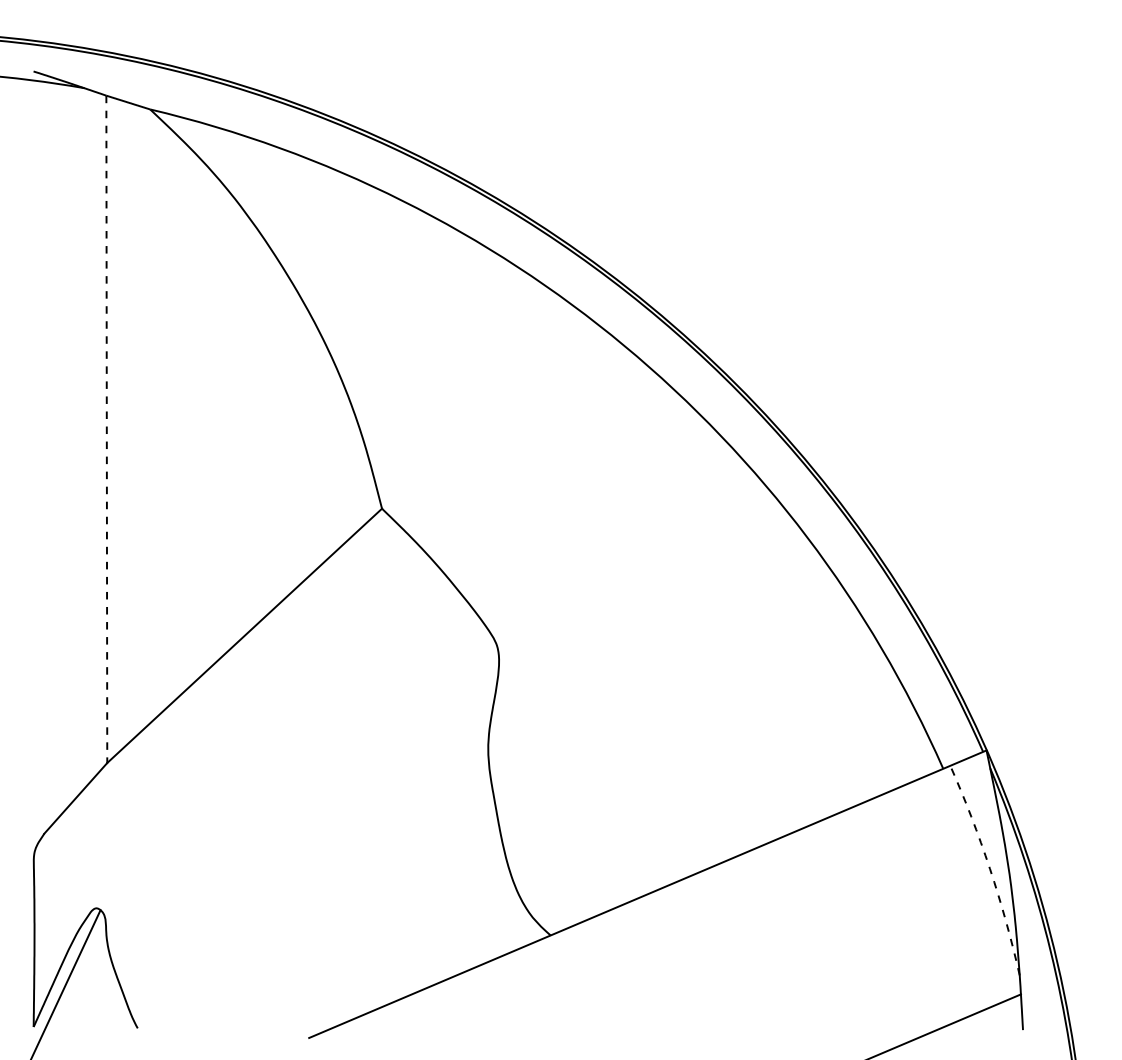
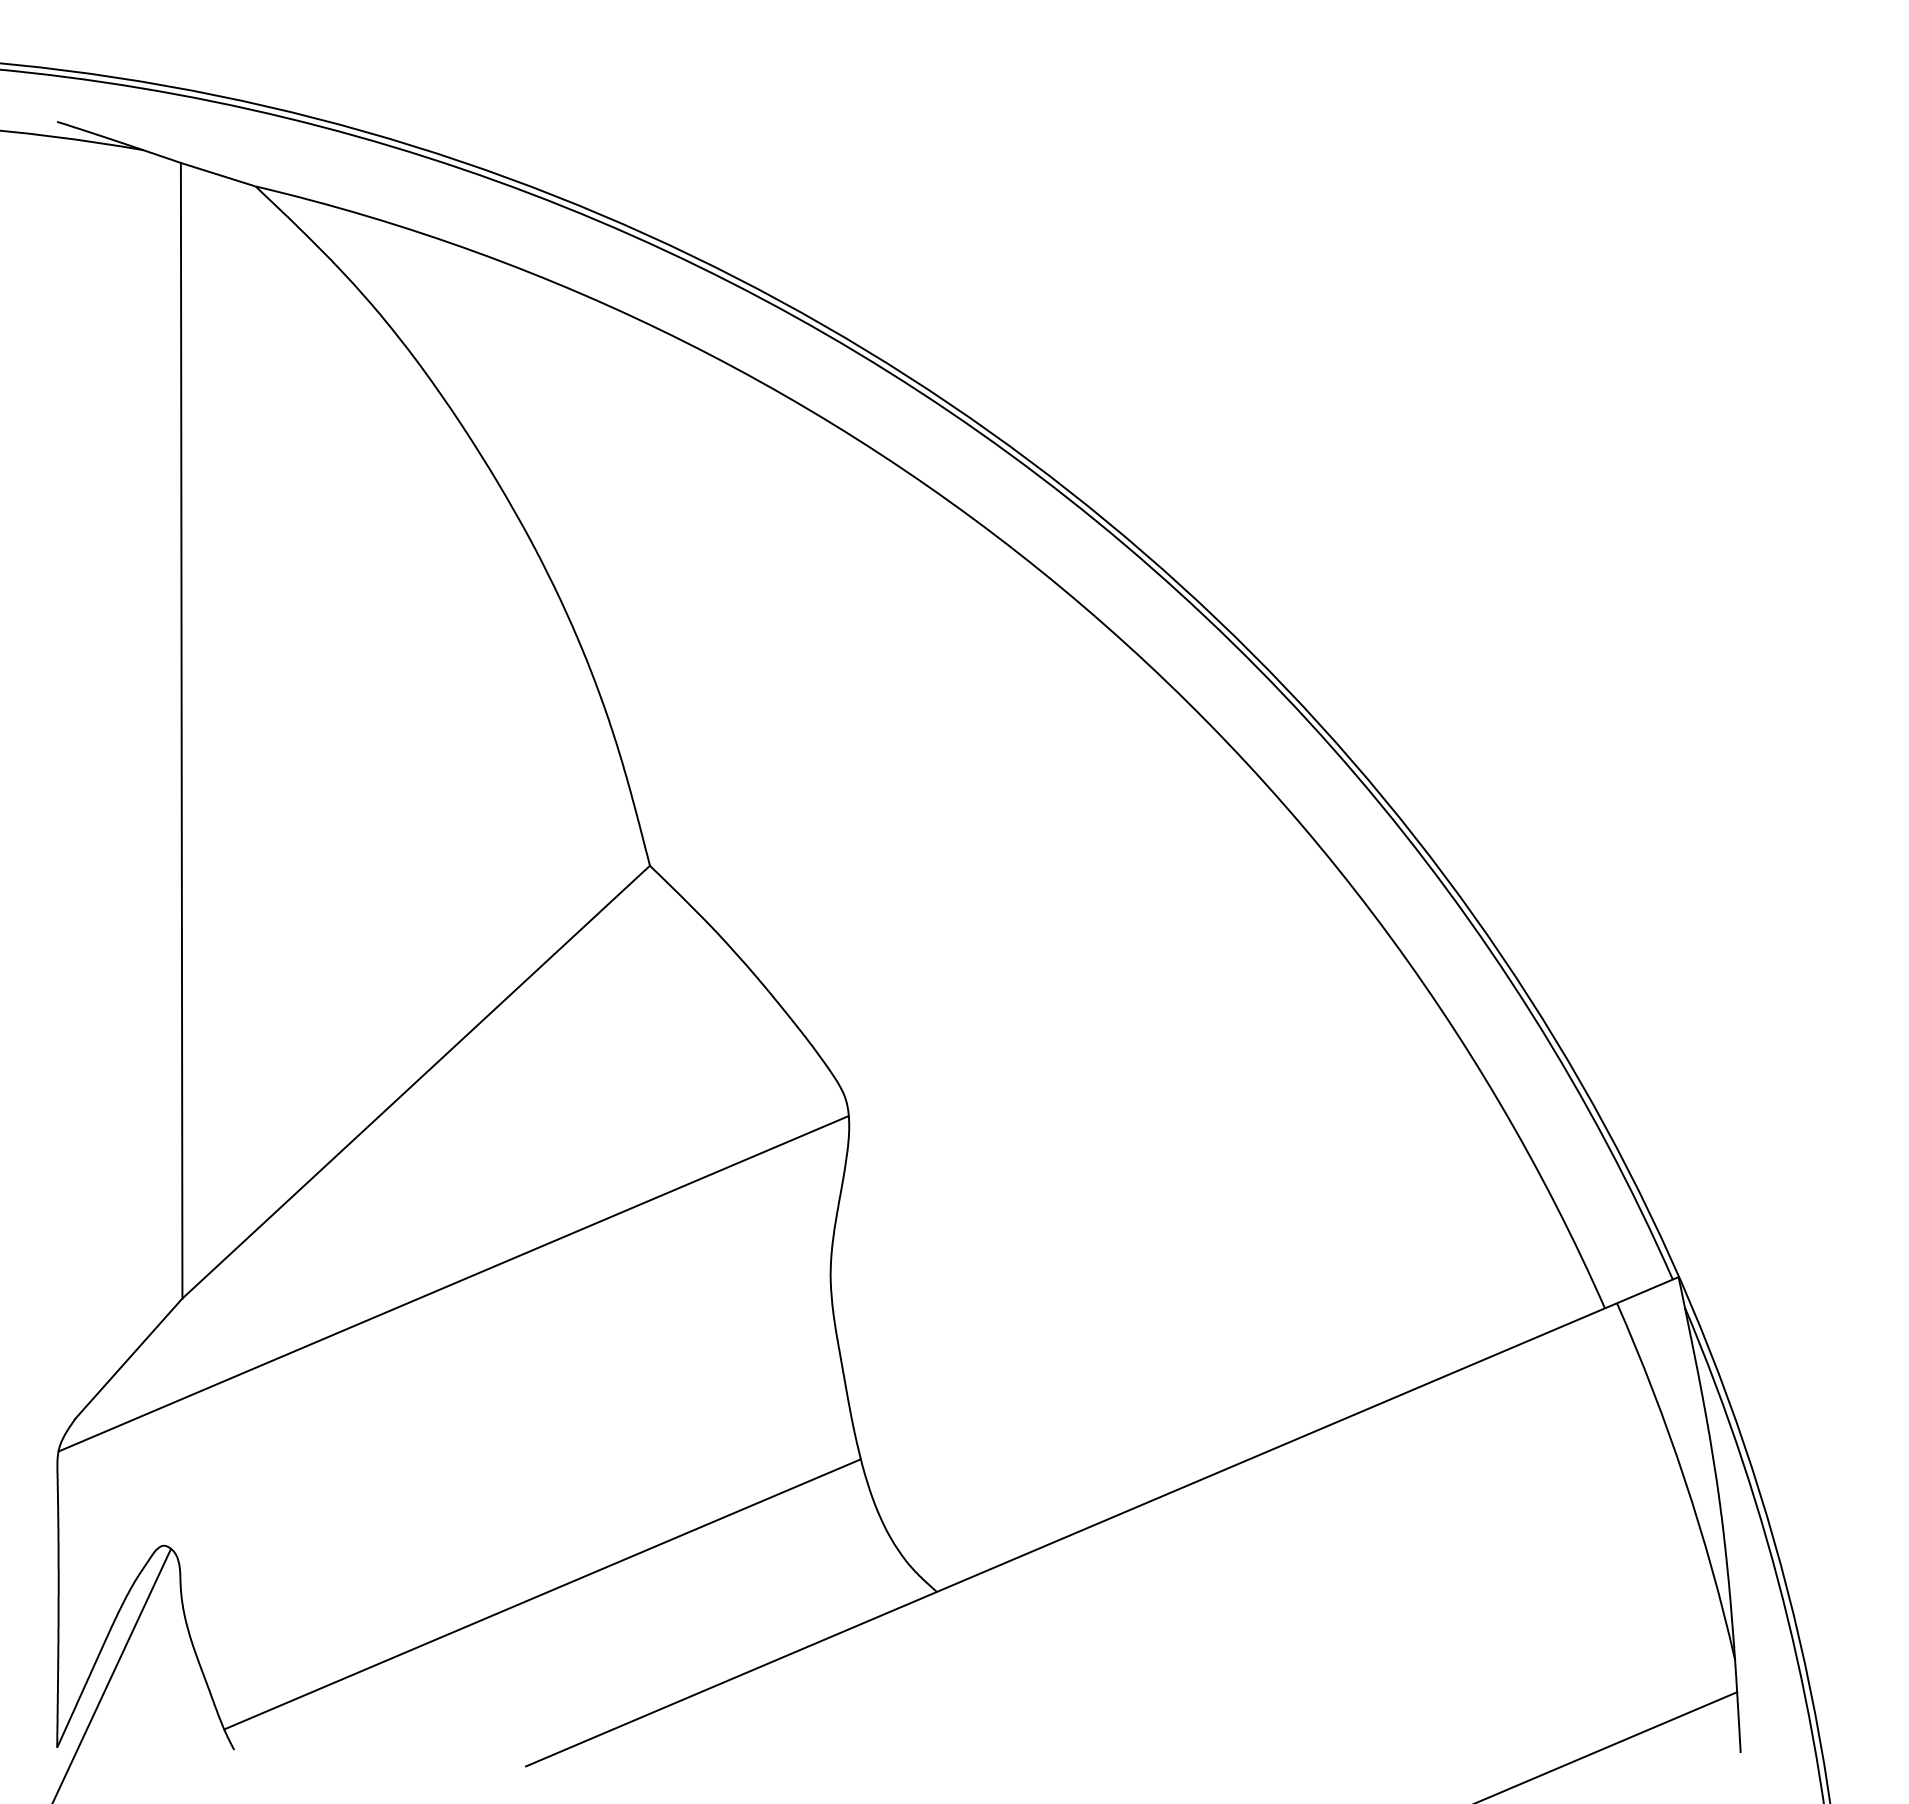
line: (106, 429) -> (181, 730), dashed -> solid
line: (266, 753) -> (453, 1282), added
arc: (990, 868) -> (1685, 1477), dashed -> solid
line: (318, 936) -> (541, 1593), added

